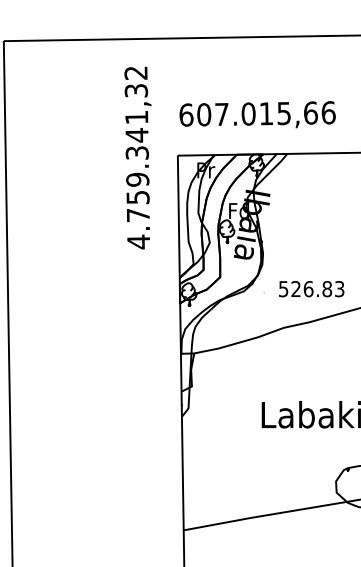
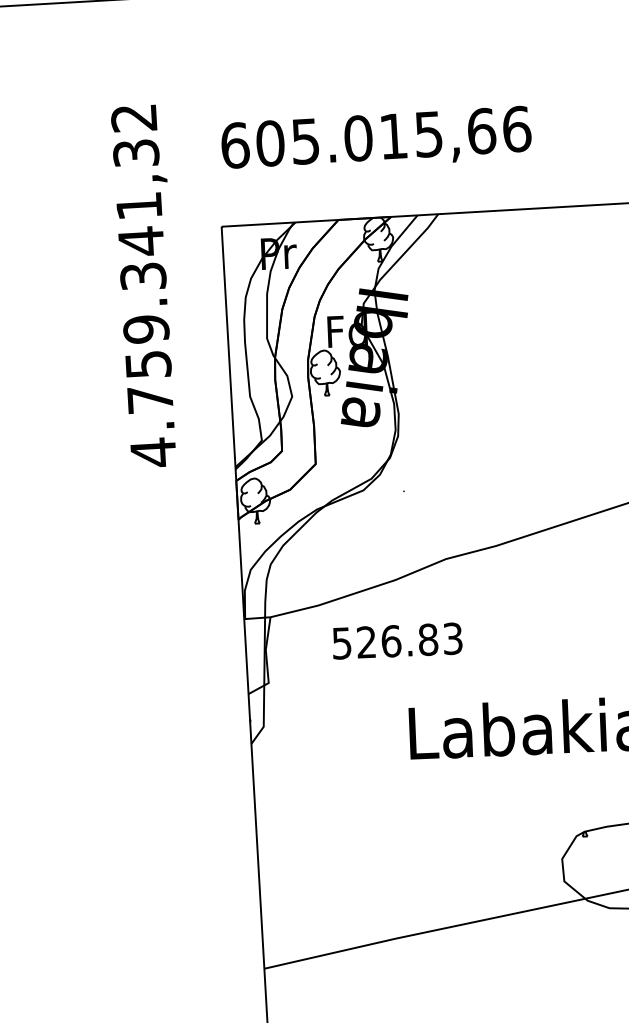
text: (221, 114) -> (304, 141), 607.015,66 -> 605.015,66
text: (137, 157) -> (143, 285), moved
text: (311, 289) -> (397, 641), moved

